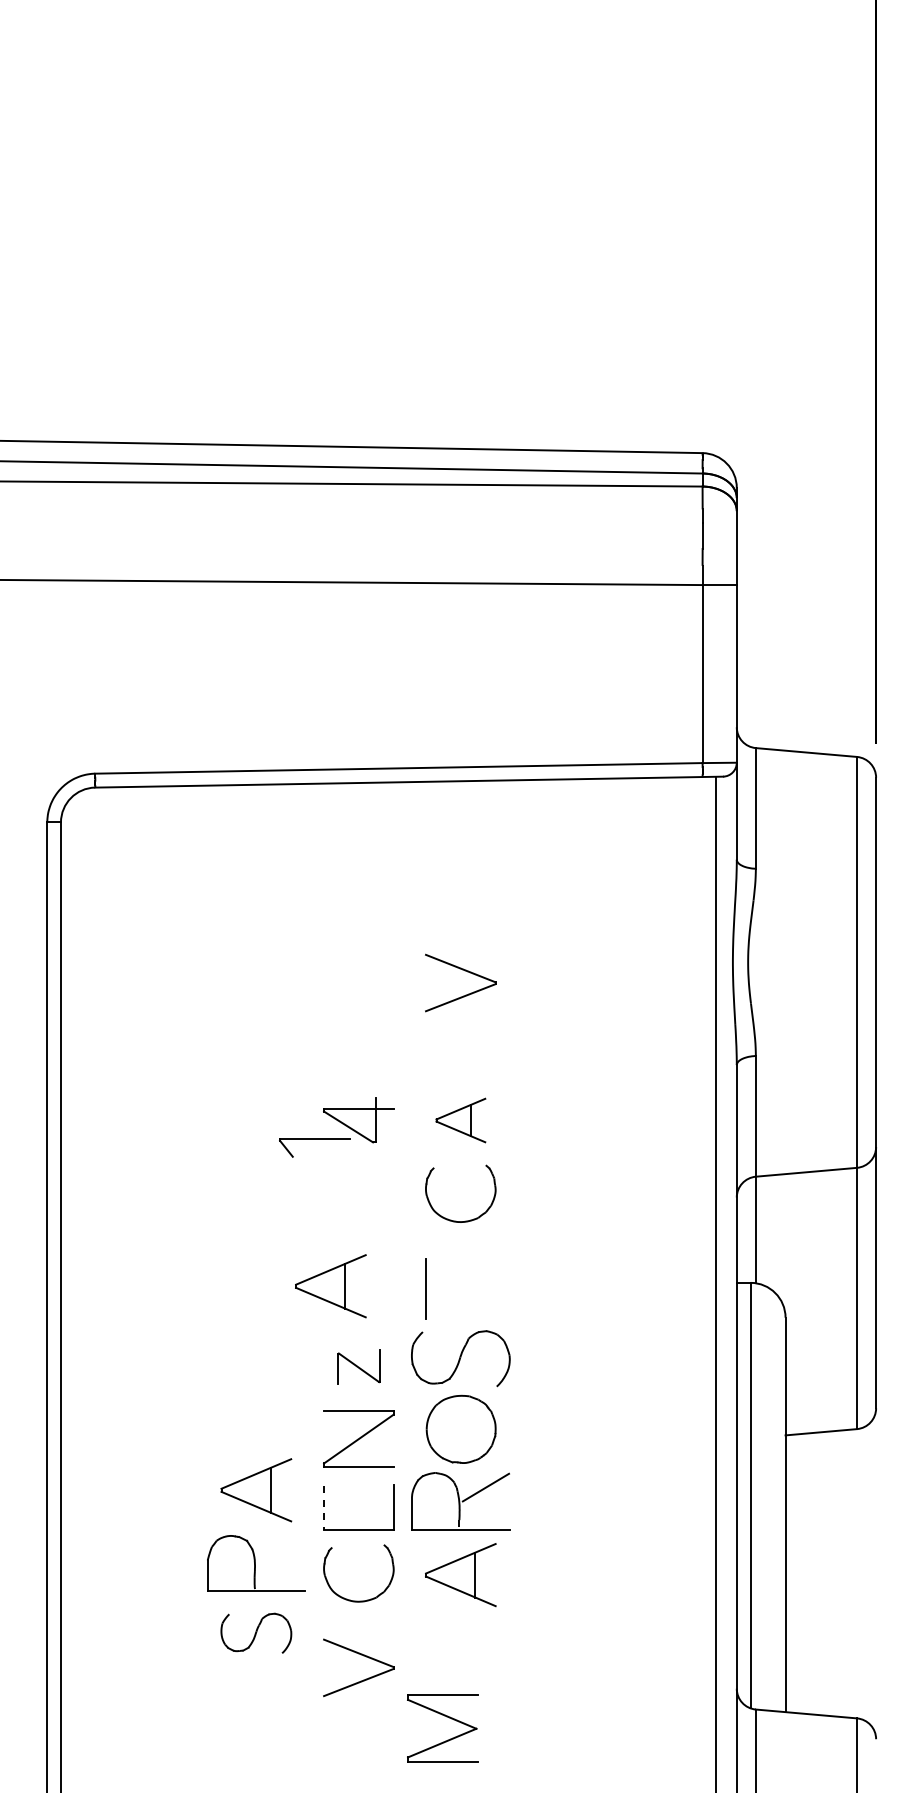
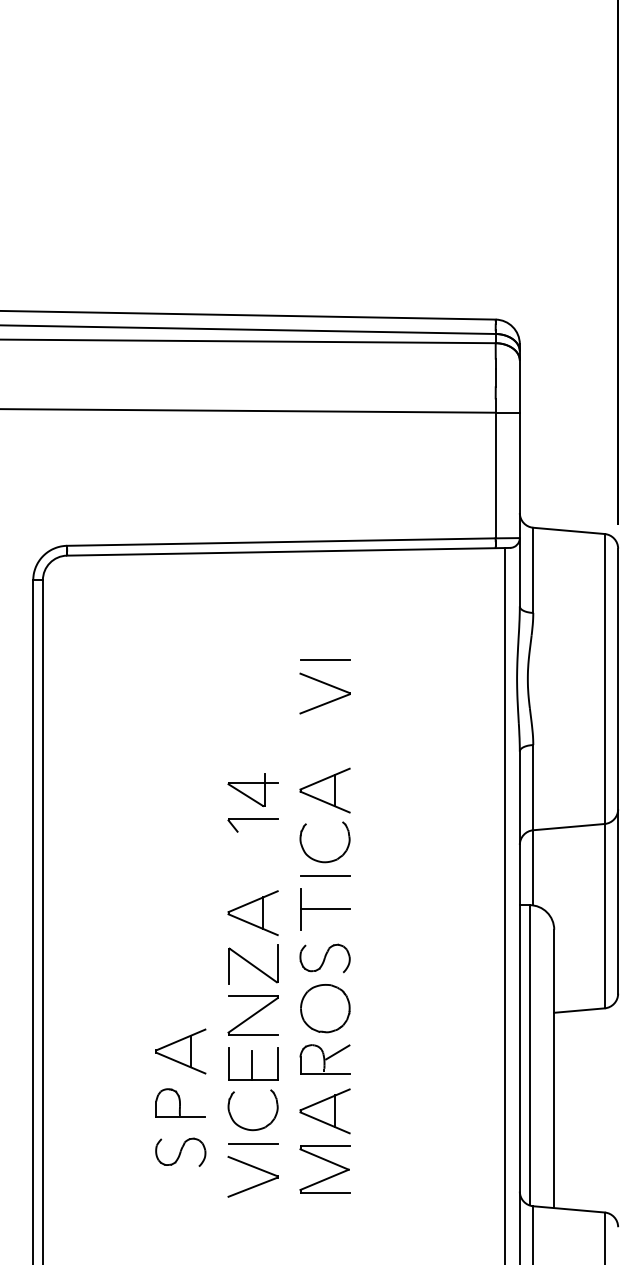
line: (460, 935) -> (324, 660), added
part: (460, 1120) -> (324, 790), size x1.43
part: (314, 1139) -> (252, 819), moved
line: (460, 1241) -> (324, 875), added
part: (330, 1286) -> (252, 913), moved
line: (460, 1288) -> (324, 909), added
part: (460, 1358) -> (324, 958), size x0.71
part: (358, 1366) -> (252, 964), size x1.67
part: (460, 1501) -> (324, 1059), size x0.71
line: (324, 1508) -> (228, 1064), dashed -> solid
line: (357, 1508) -> (252, 1064), added
part: (255, 1562) -> (180, 1102), size x0.71
line: (358, 1620) -> (252, 1143), added
part: (446, 1717) -> (327, 1161), moved

